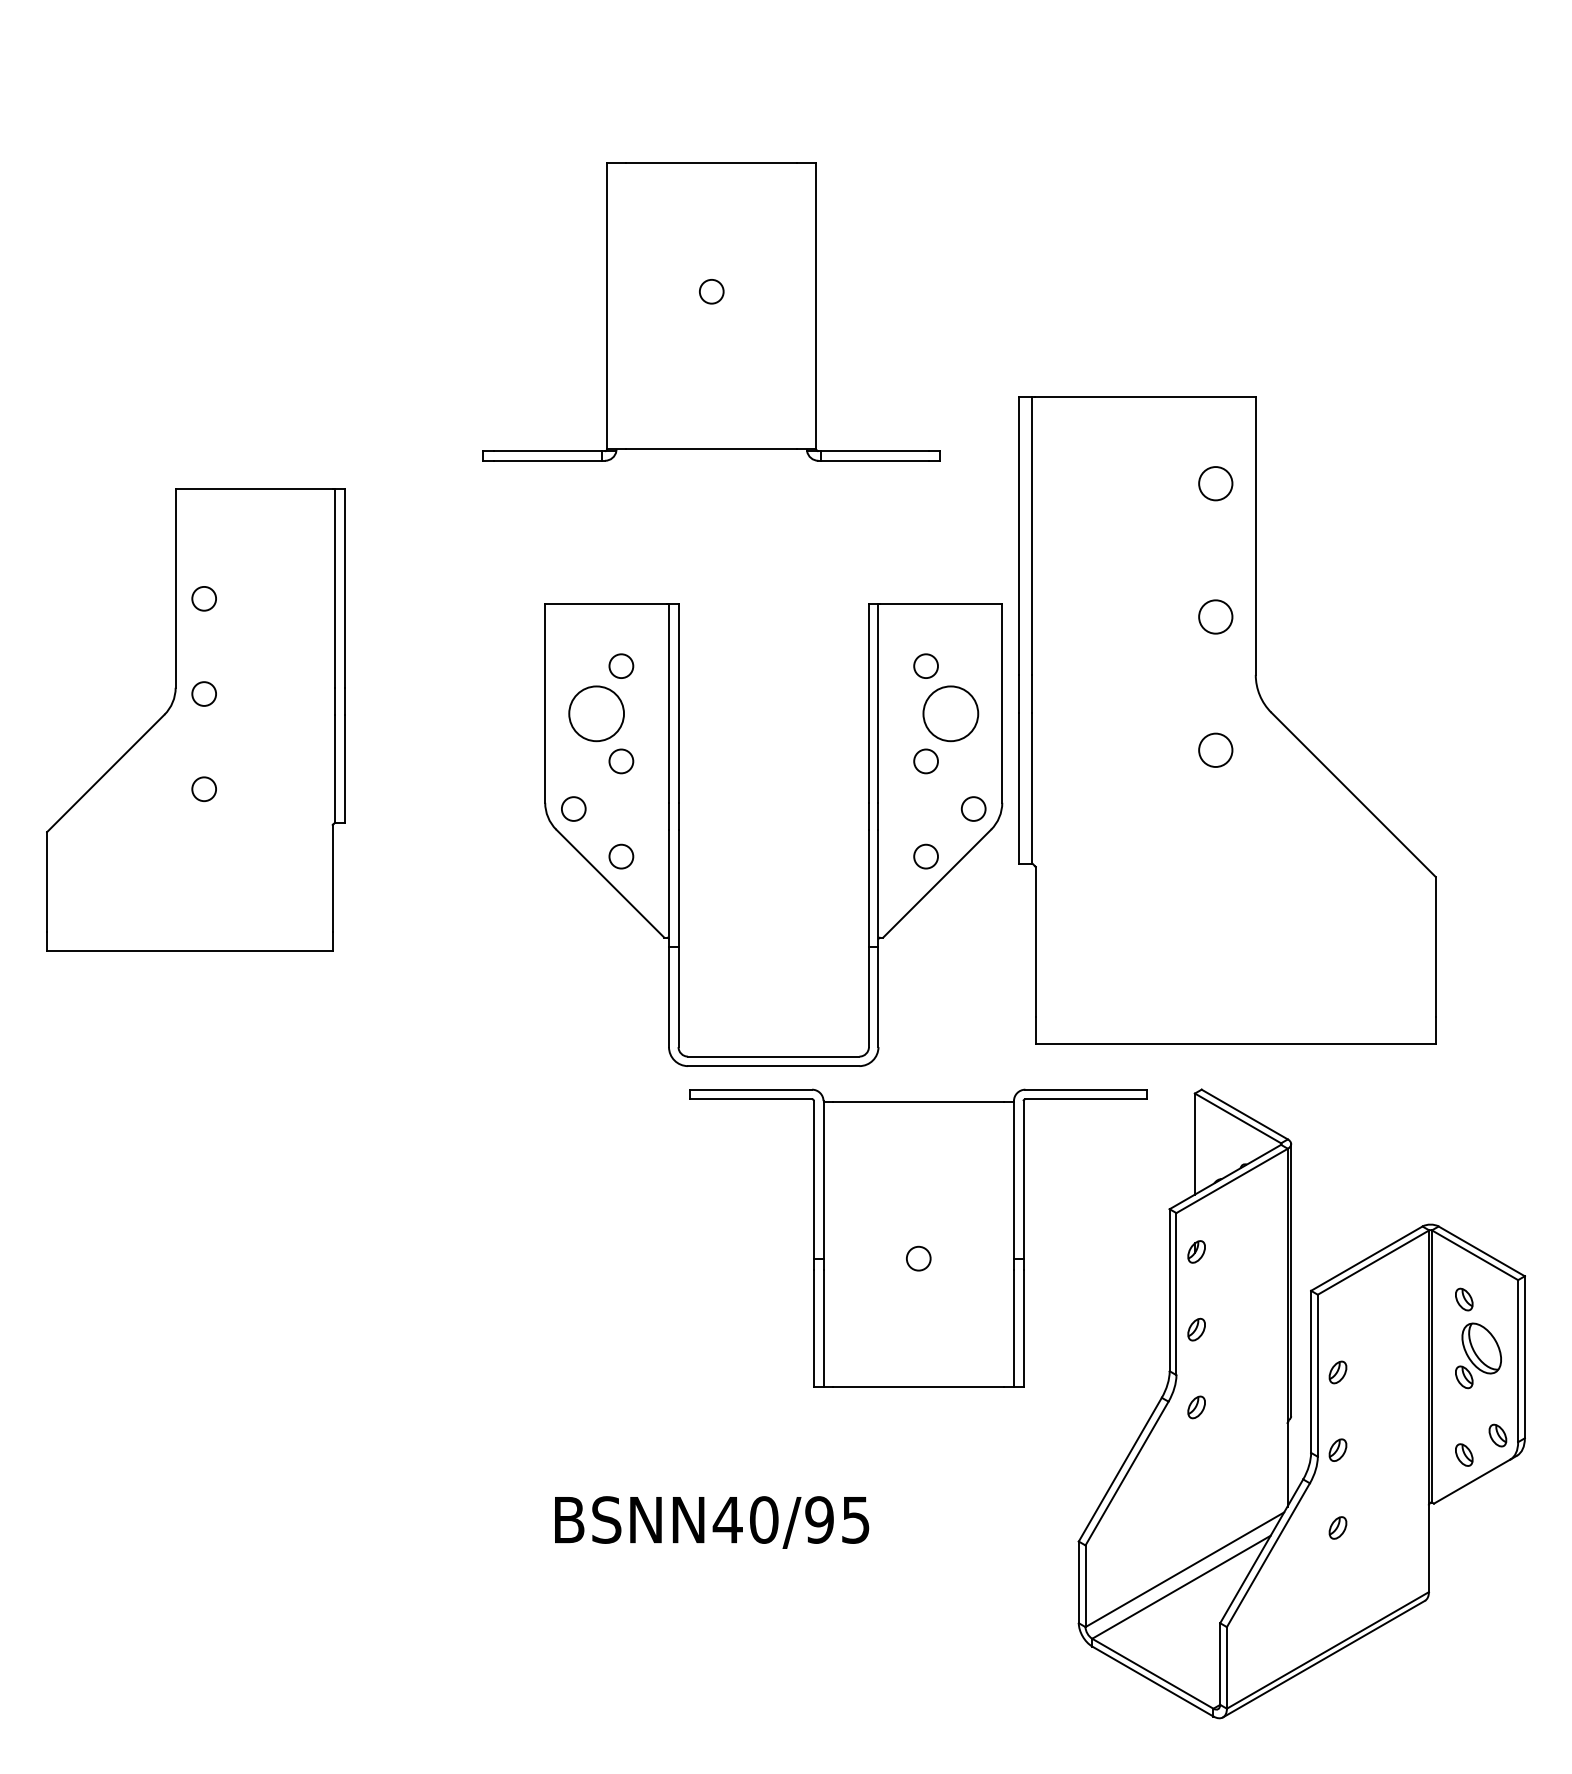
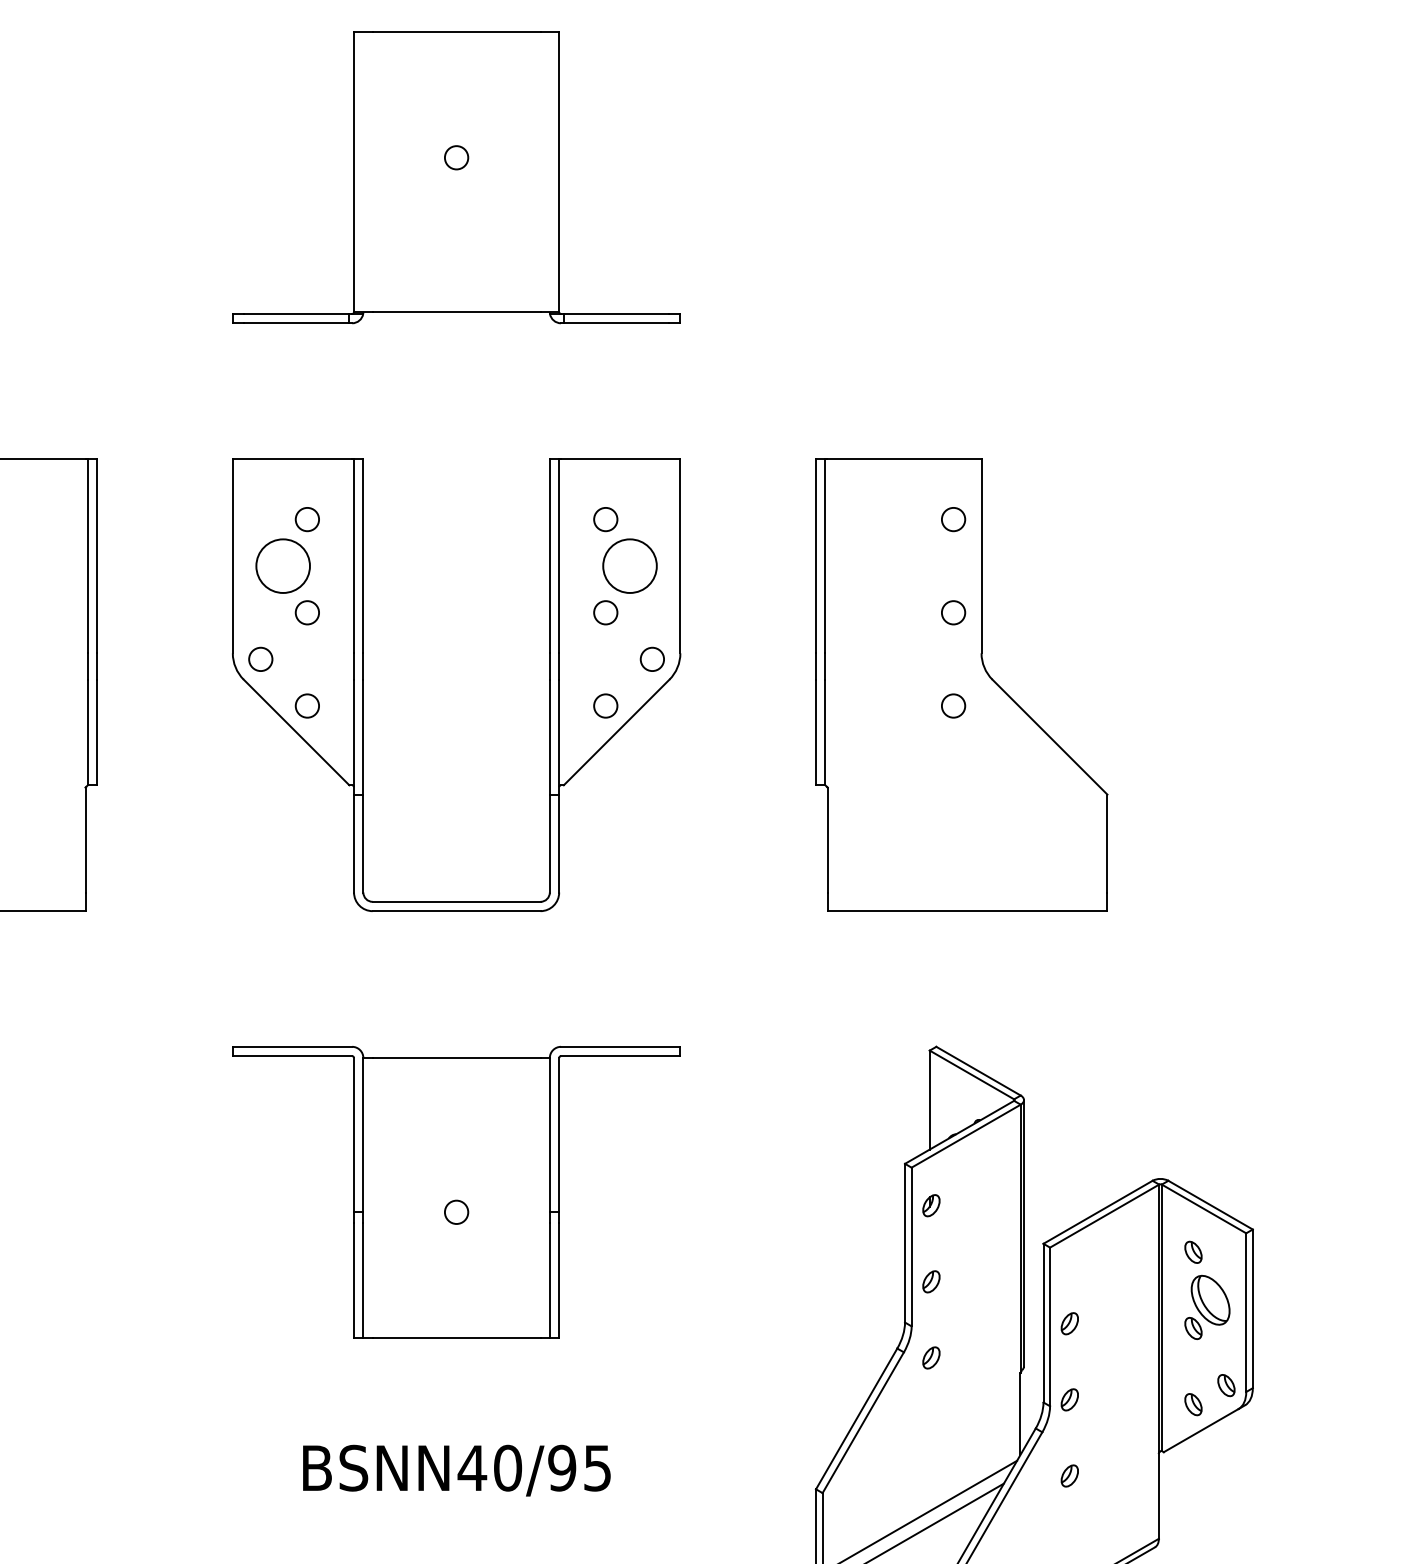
part: (711, 311) -> (456, 177), moved
part: (1227, 719) -> (961, 684), size x0.71
part: (679, 834) -> (364, 684), moved
part: (918, 1237) -> (456, 1191), moved

